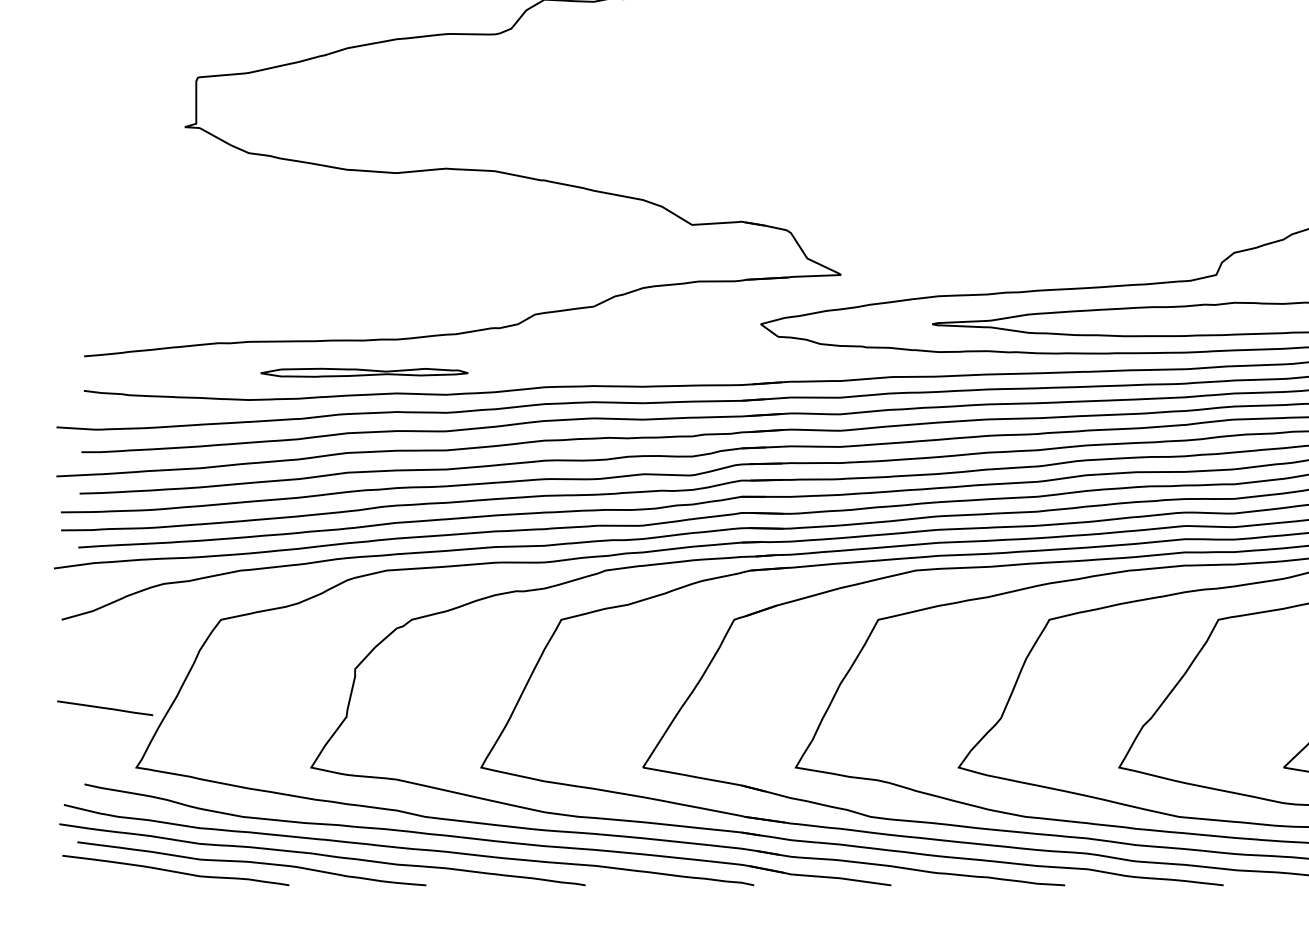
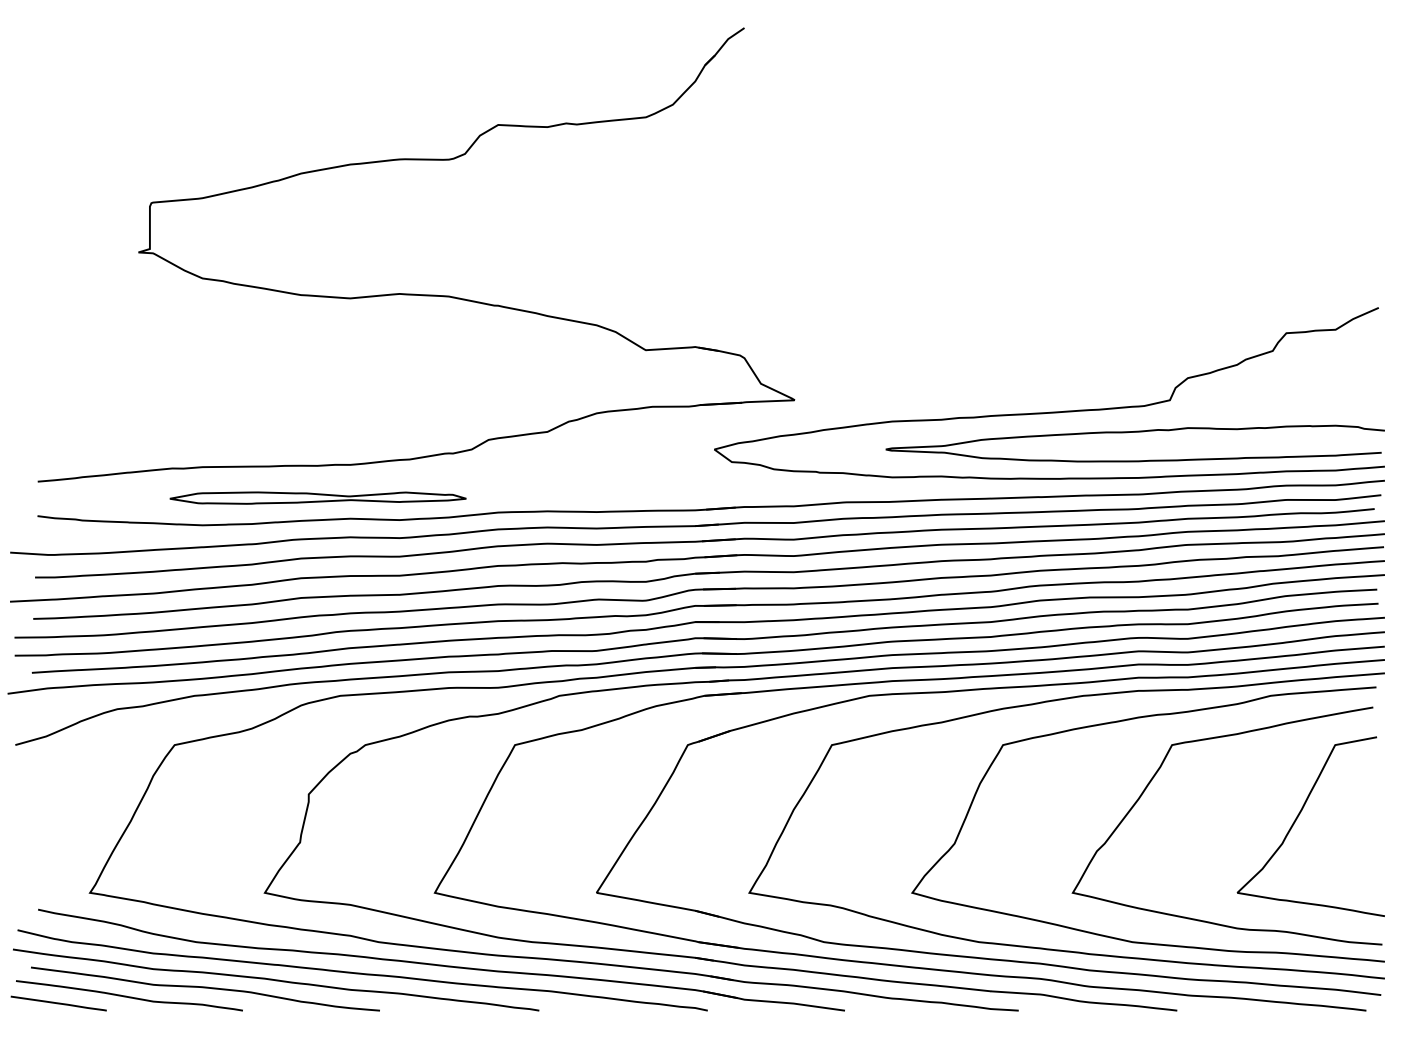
part: (363, 372) -> (317, 497), size x1.43
line: (104, 708) -> (58, 1003), moved

